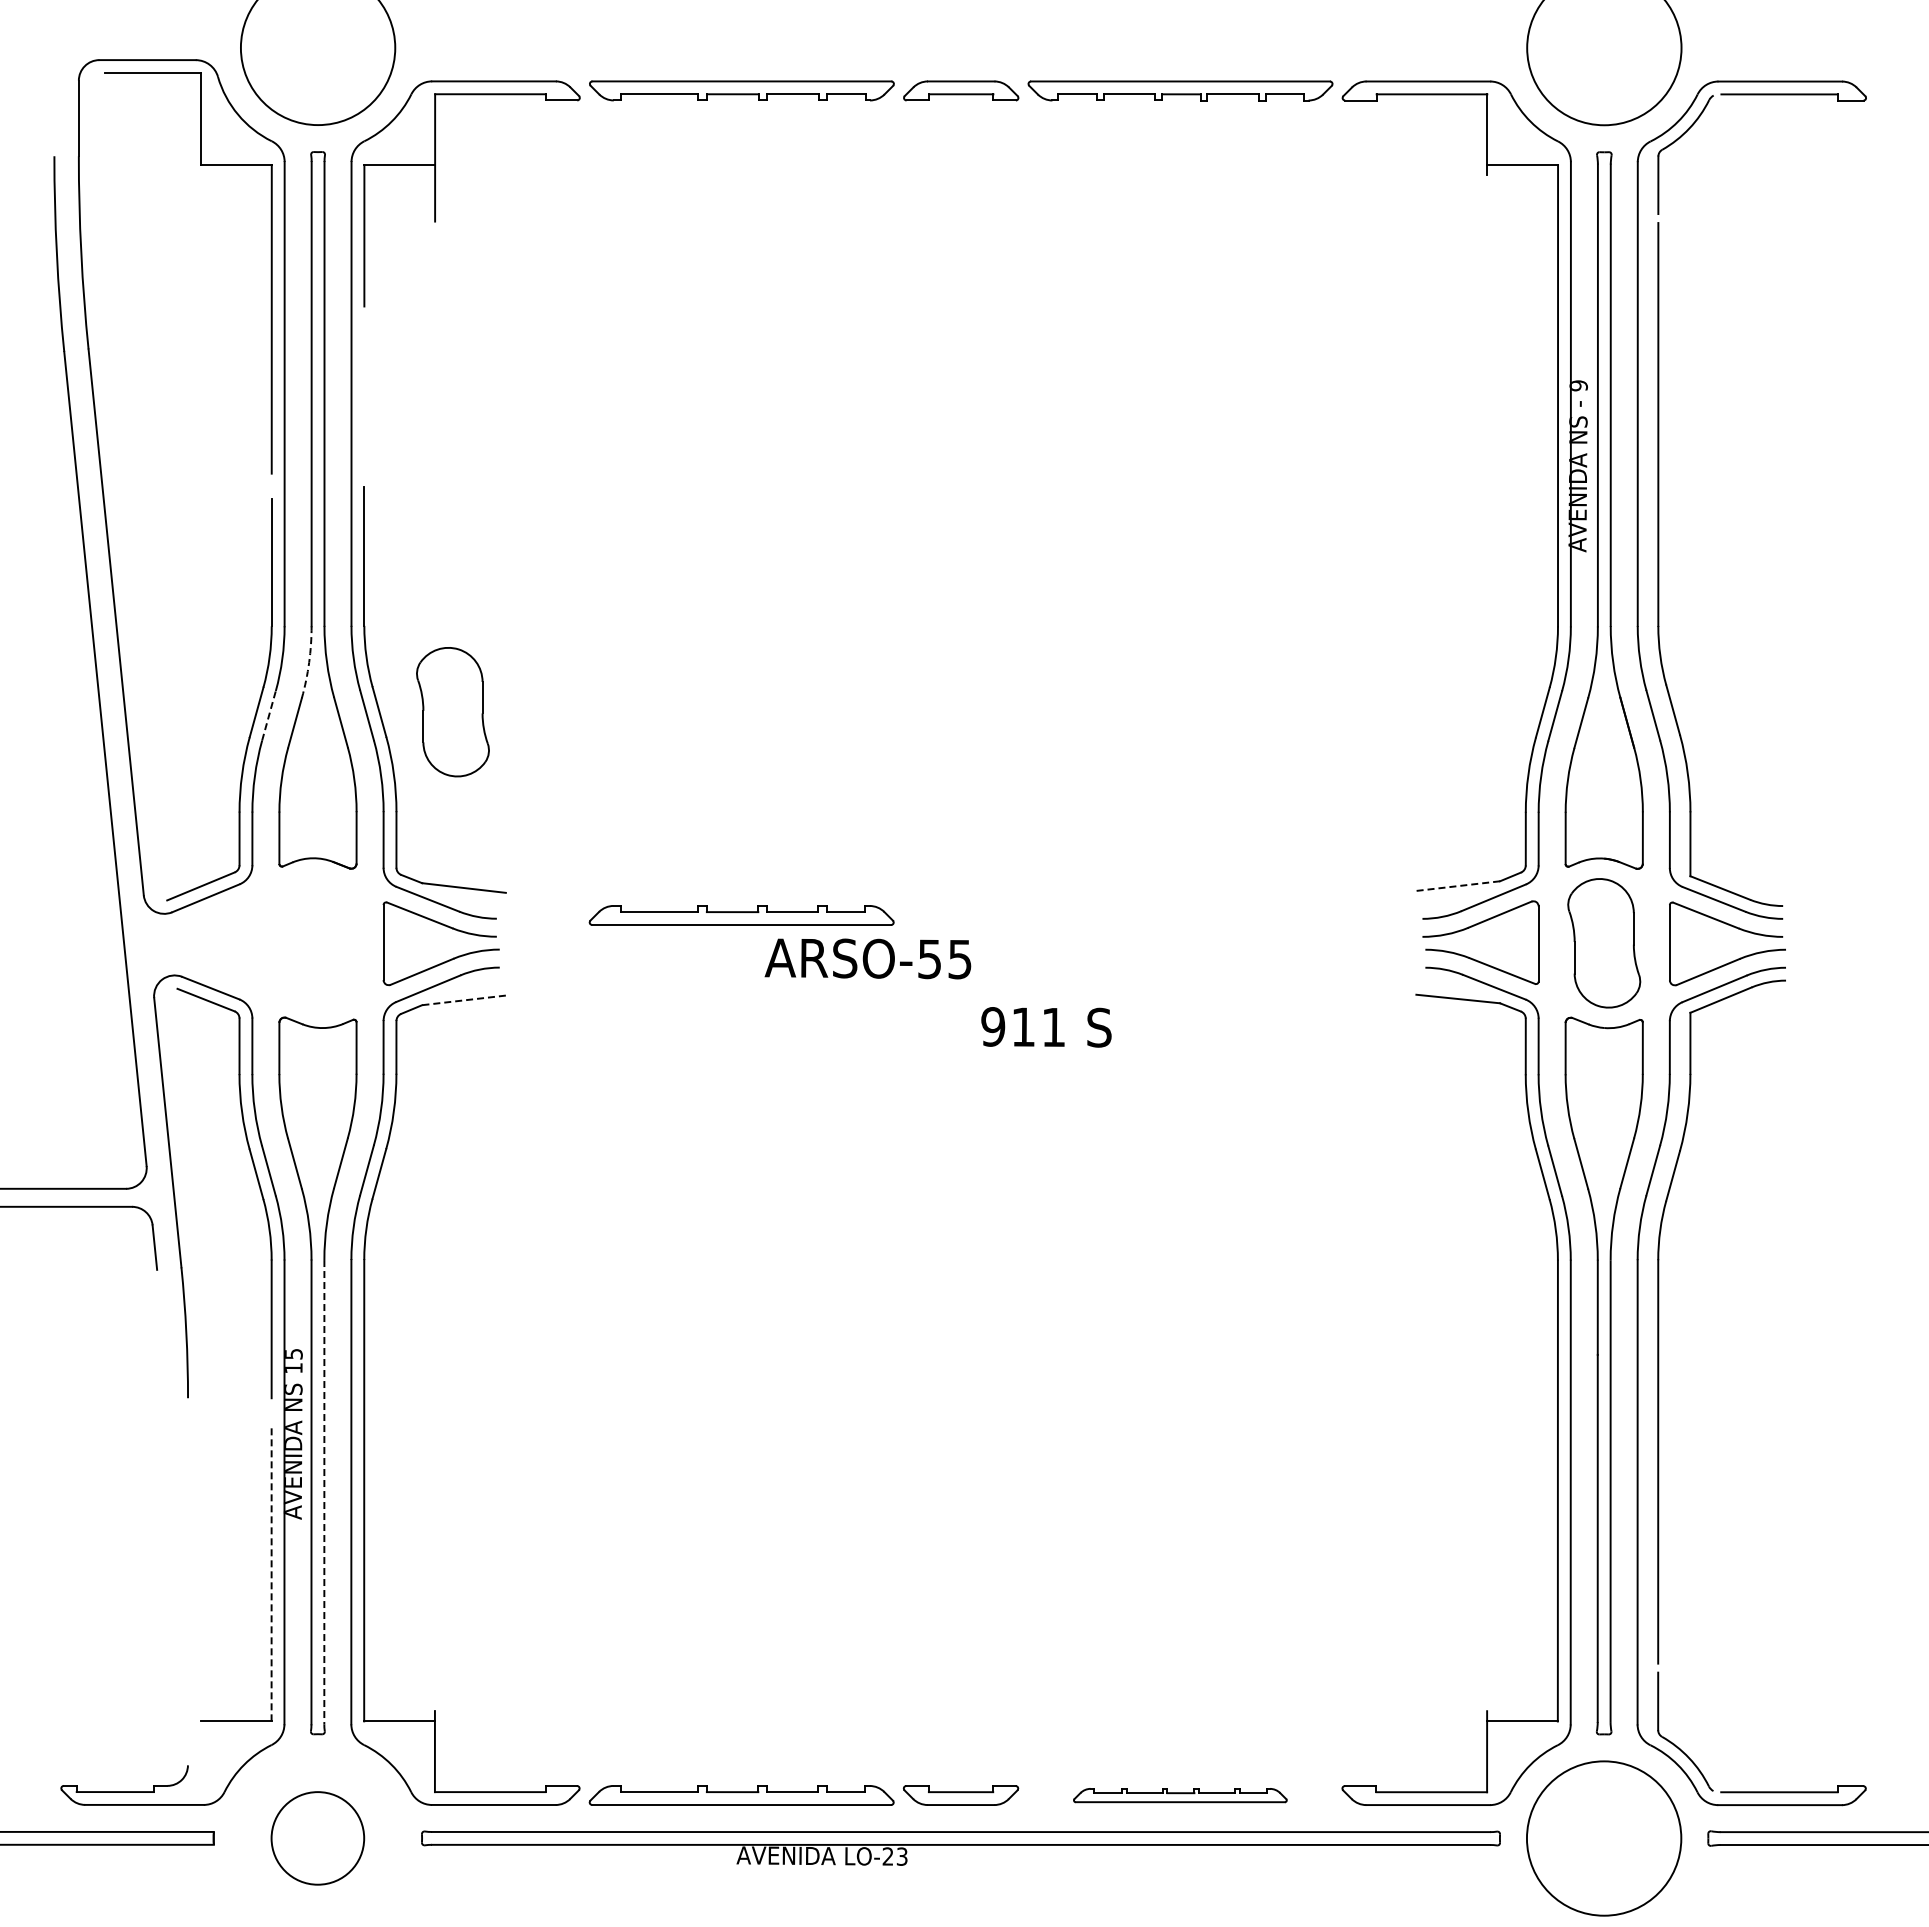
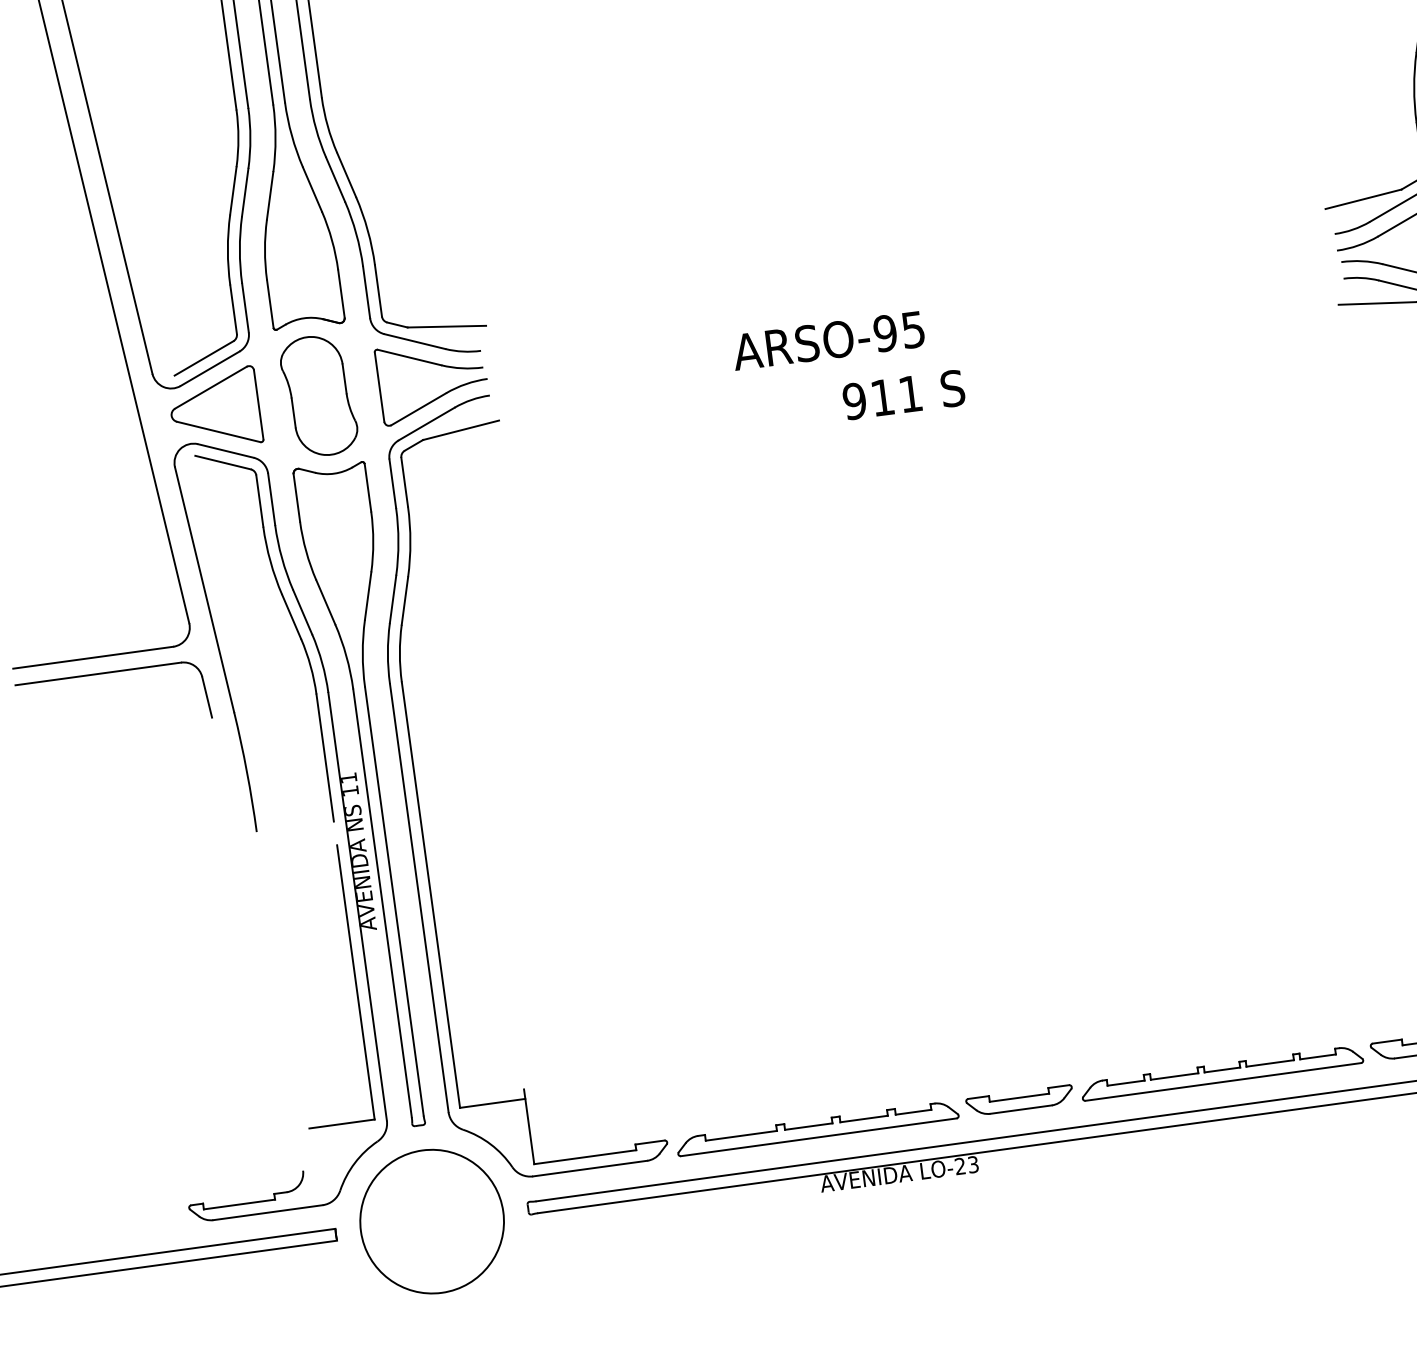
arc: (309, 662) -> (275, 138), dashed -> solid
part: (452, 712) -> (318, 396), moved
line: (268, 715) -> (244, 192), dashed -> solid
line: (1457, 886) -> (1362, 199), dashed -> solid
part: (741, 915) -> (706, 316), removed
part: (205, 942) -> (215, 409), added
text: (929, 958) -> (885, 332), ARSO-55 -> ARSO-95
line: (463, 1000) -> (460, 430), dashed -> solid
text: (1046, 1027) -> (903, 395), moved
text: (293, 1354) -> (348, 778), 15 -> 11
line: (324, 1492) -> (394, 901), dashed -> solid
line: (271, 1572) -> (355, 982), dashed -> solid
part: (1180, 1795) -> (1222, 1073), size x1.43
circle: (317, 1838) -> (431, 1221), size x1.67

